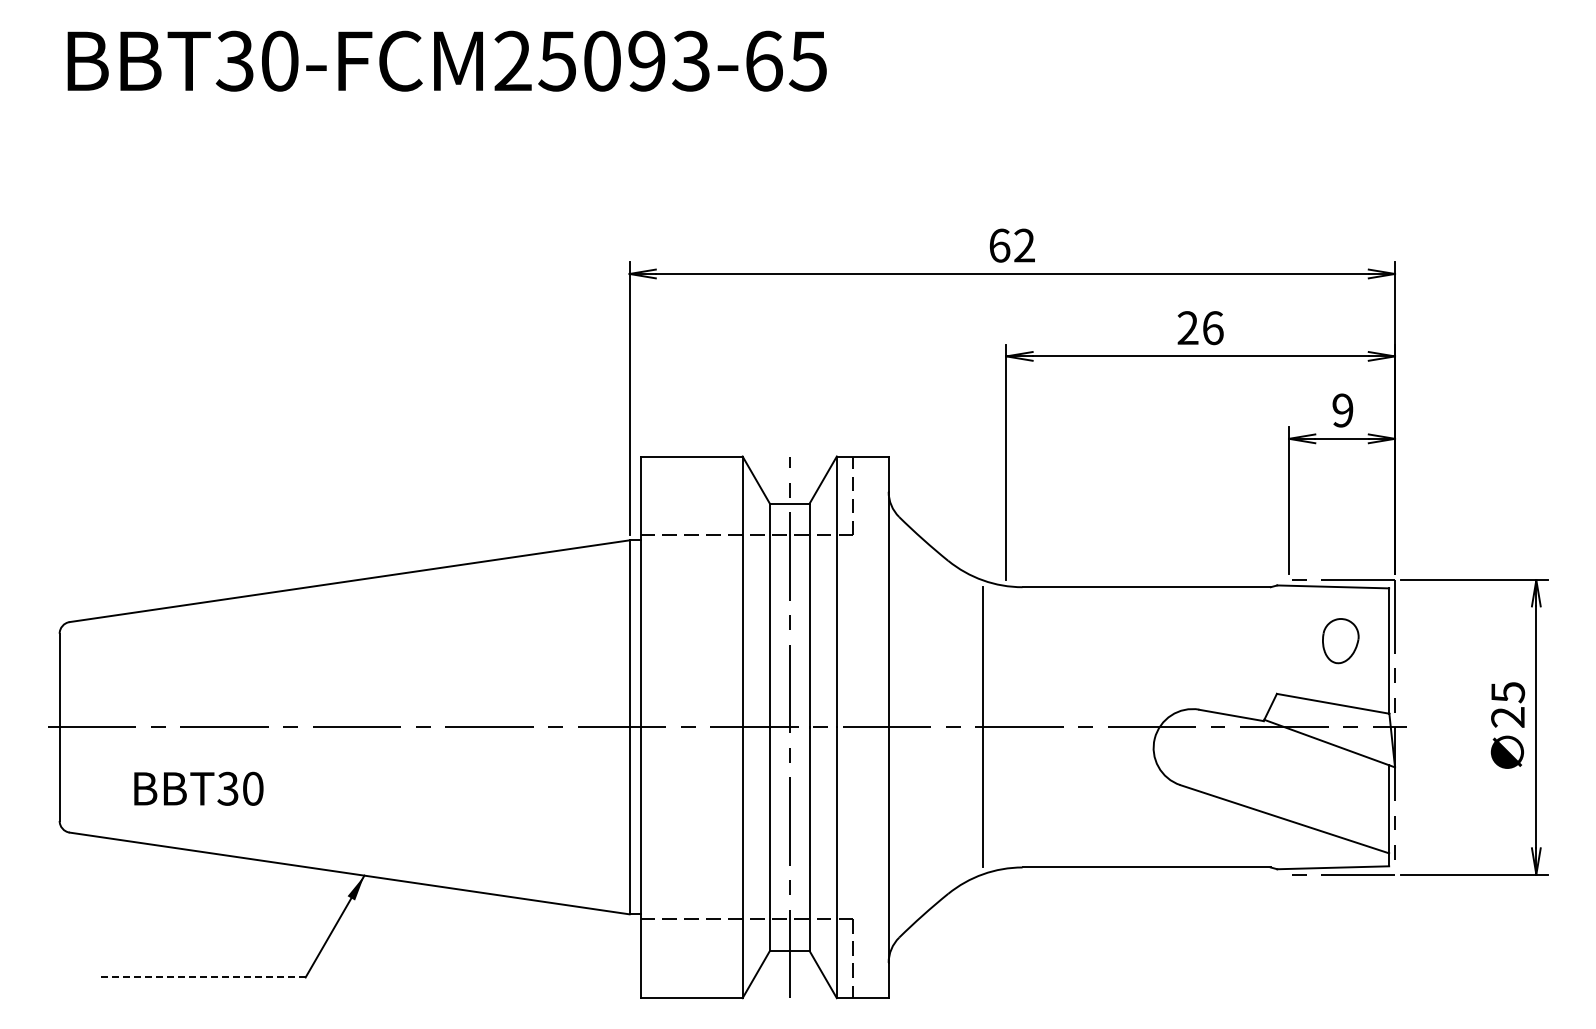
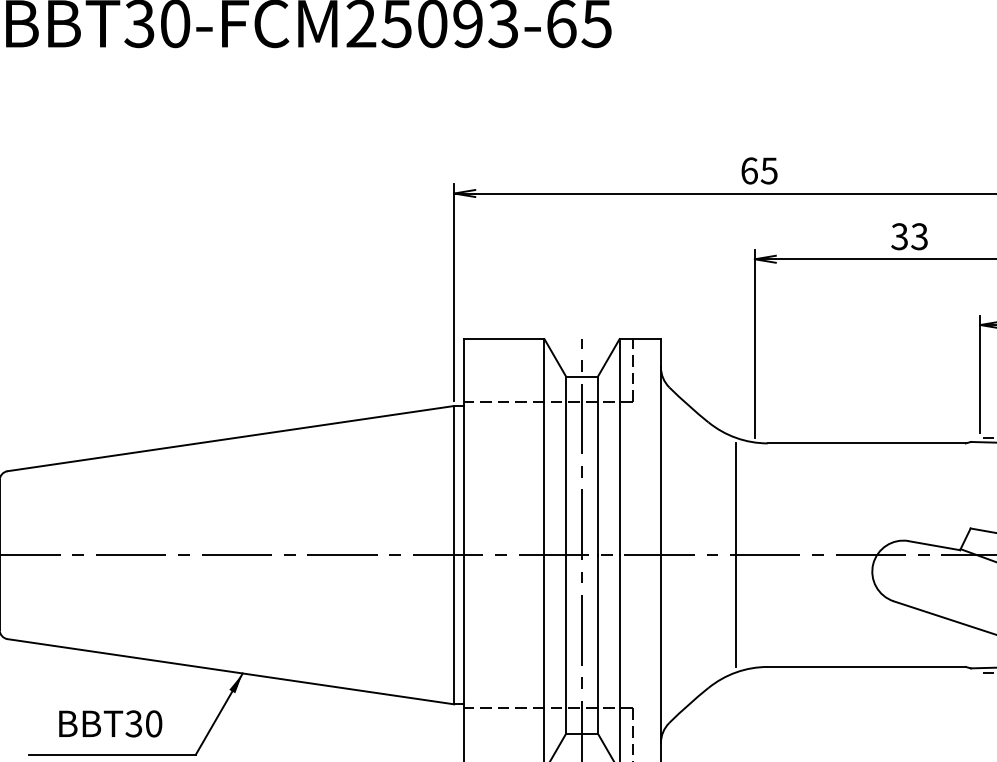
text: (1023, 245) -> (768, 170), 62 -> 65
text: (1200, 328) -> (909, 237), 26 -> 33
text: (198, 788) -> (110, 723), moved
line: (200, 977) -> (111, 754), dashed -> solid

